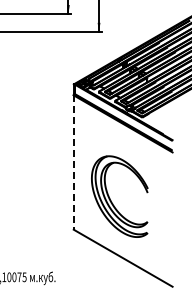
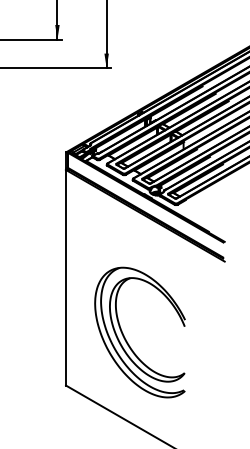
line: (73, 163) -> (65, 279), dashed -> solid

